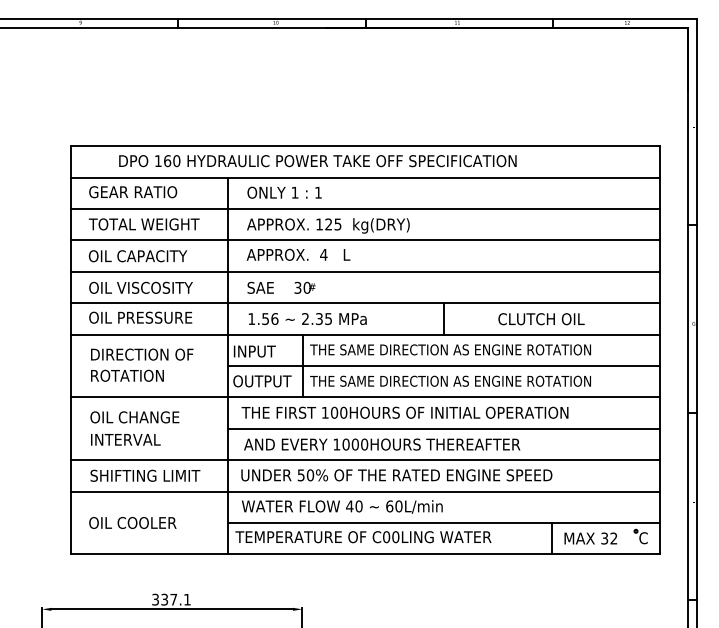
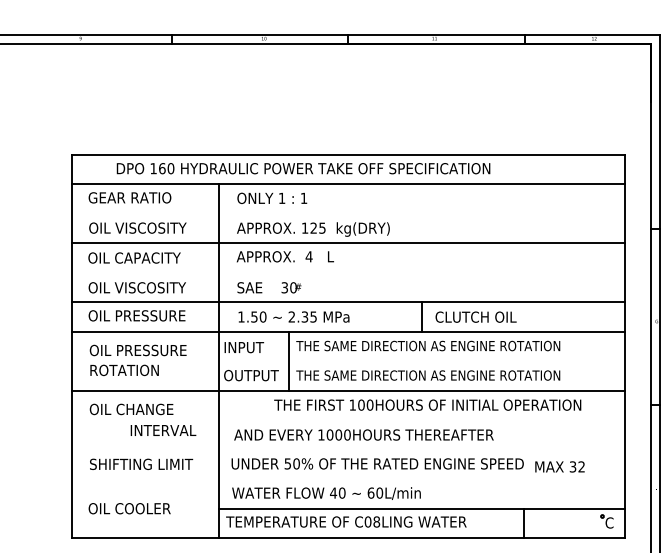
line: (365, 208) -> (348, 213), removed
text: (143, 224) -> (139, 228), TOTAL WEIGHT -> OIL VISCOSITY
line: (365, 271) -> (348, 272), removed
text: (274, 318) -> (262, 316), 1.56 -> 1.50
text: (541, 319) -> (476, 317), moved
text: (141, 354) -> (137, 350), DIRECTION OF -> OIL PRESSURE
line: (443, 366) -> (421, 361), removed
text: (404, 412) -> (427, 404), moved
line: (443, 428) -> (421, 419), removed
text: (125, 439) -> (163, 430), moved
line: (365, 460) -> (348, 449), removed
line: (365, 491) -> (348, 479), removed
text: (395, 536) -> (376, 521), C00LING -> C08LING
text: (590, 538) -> (559, 466), moved

